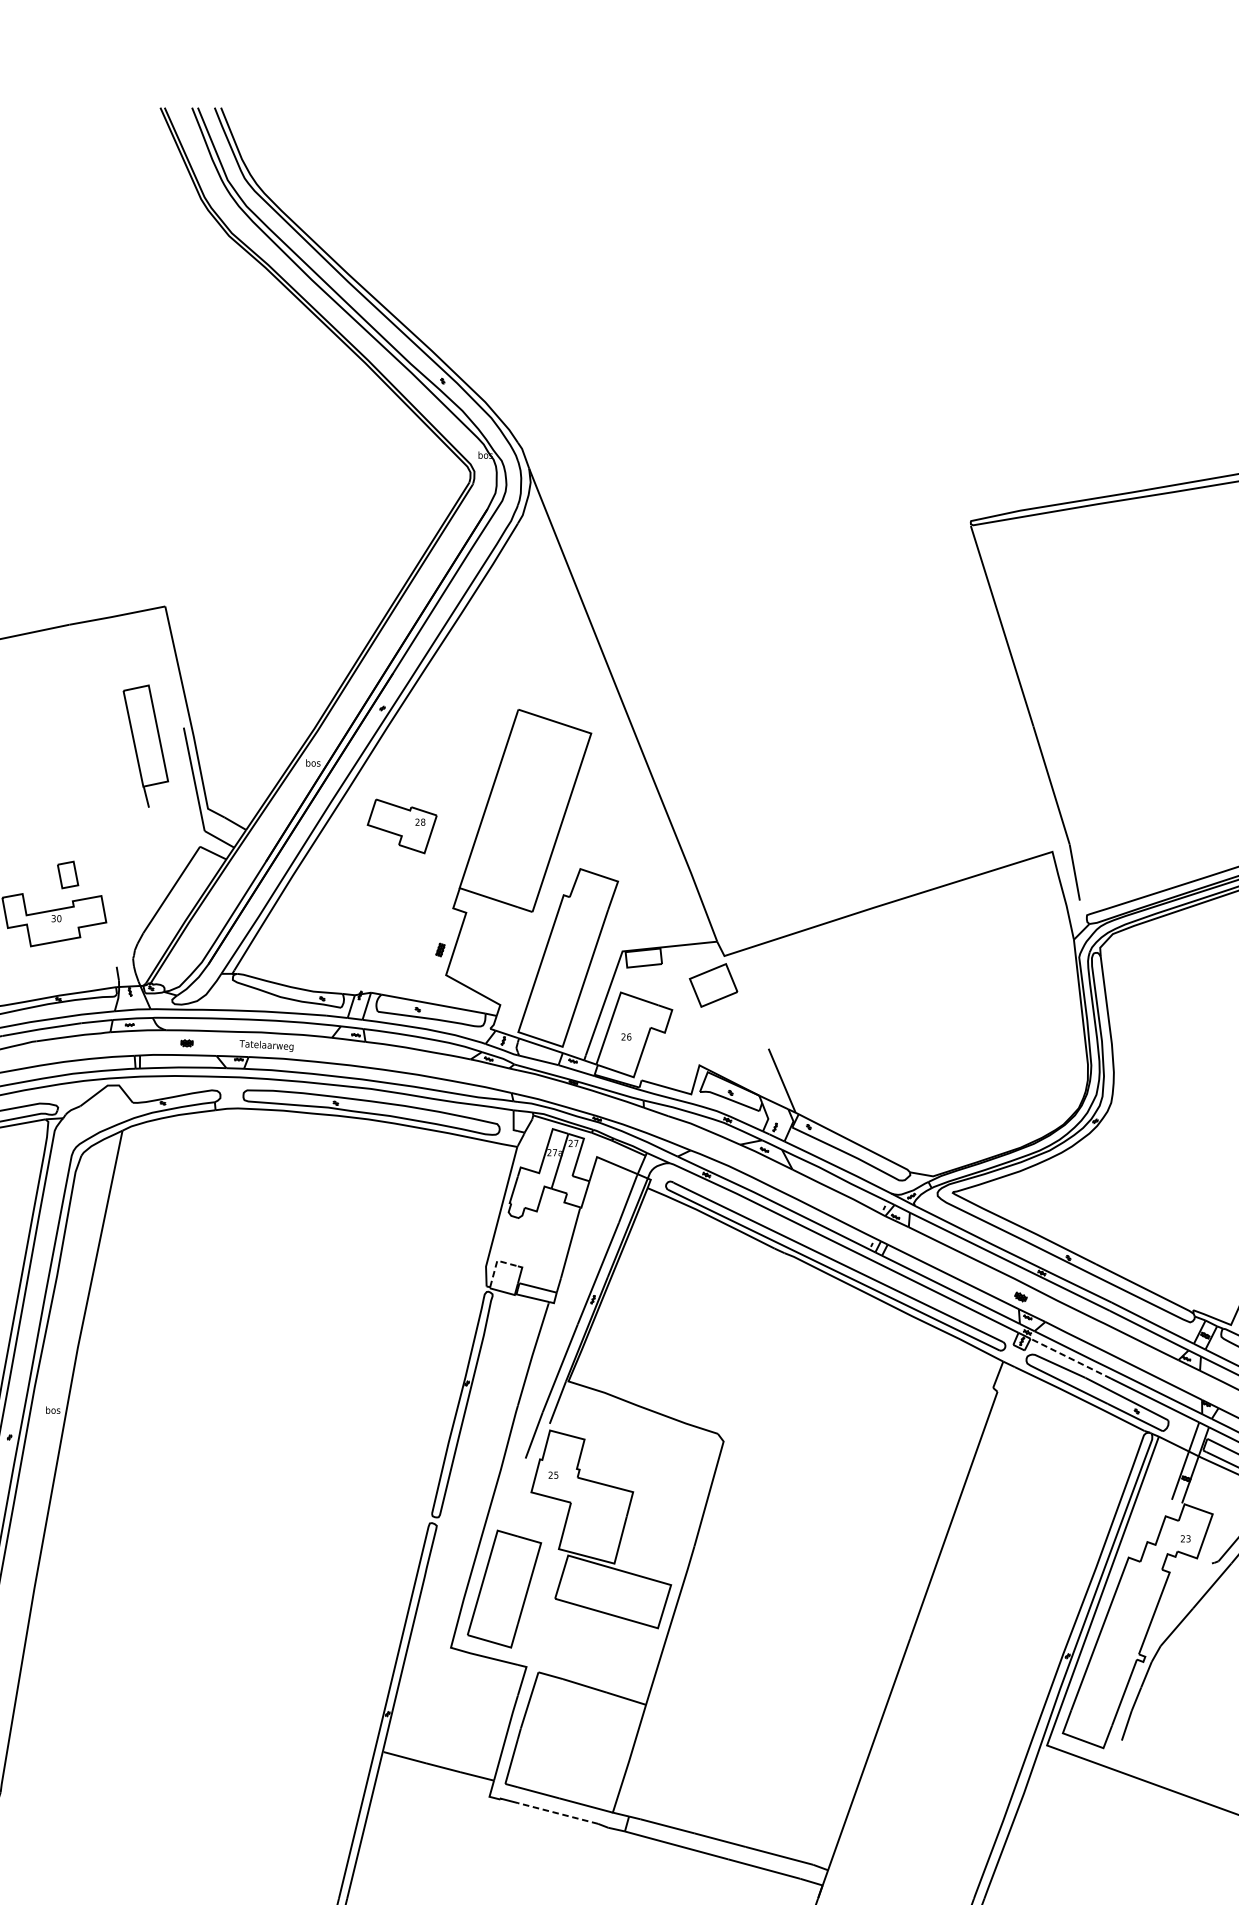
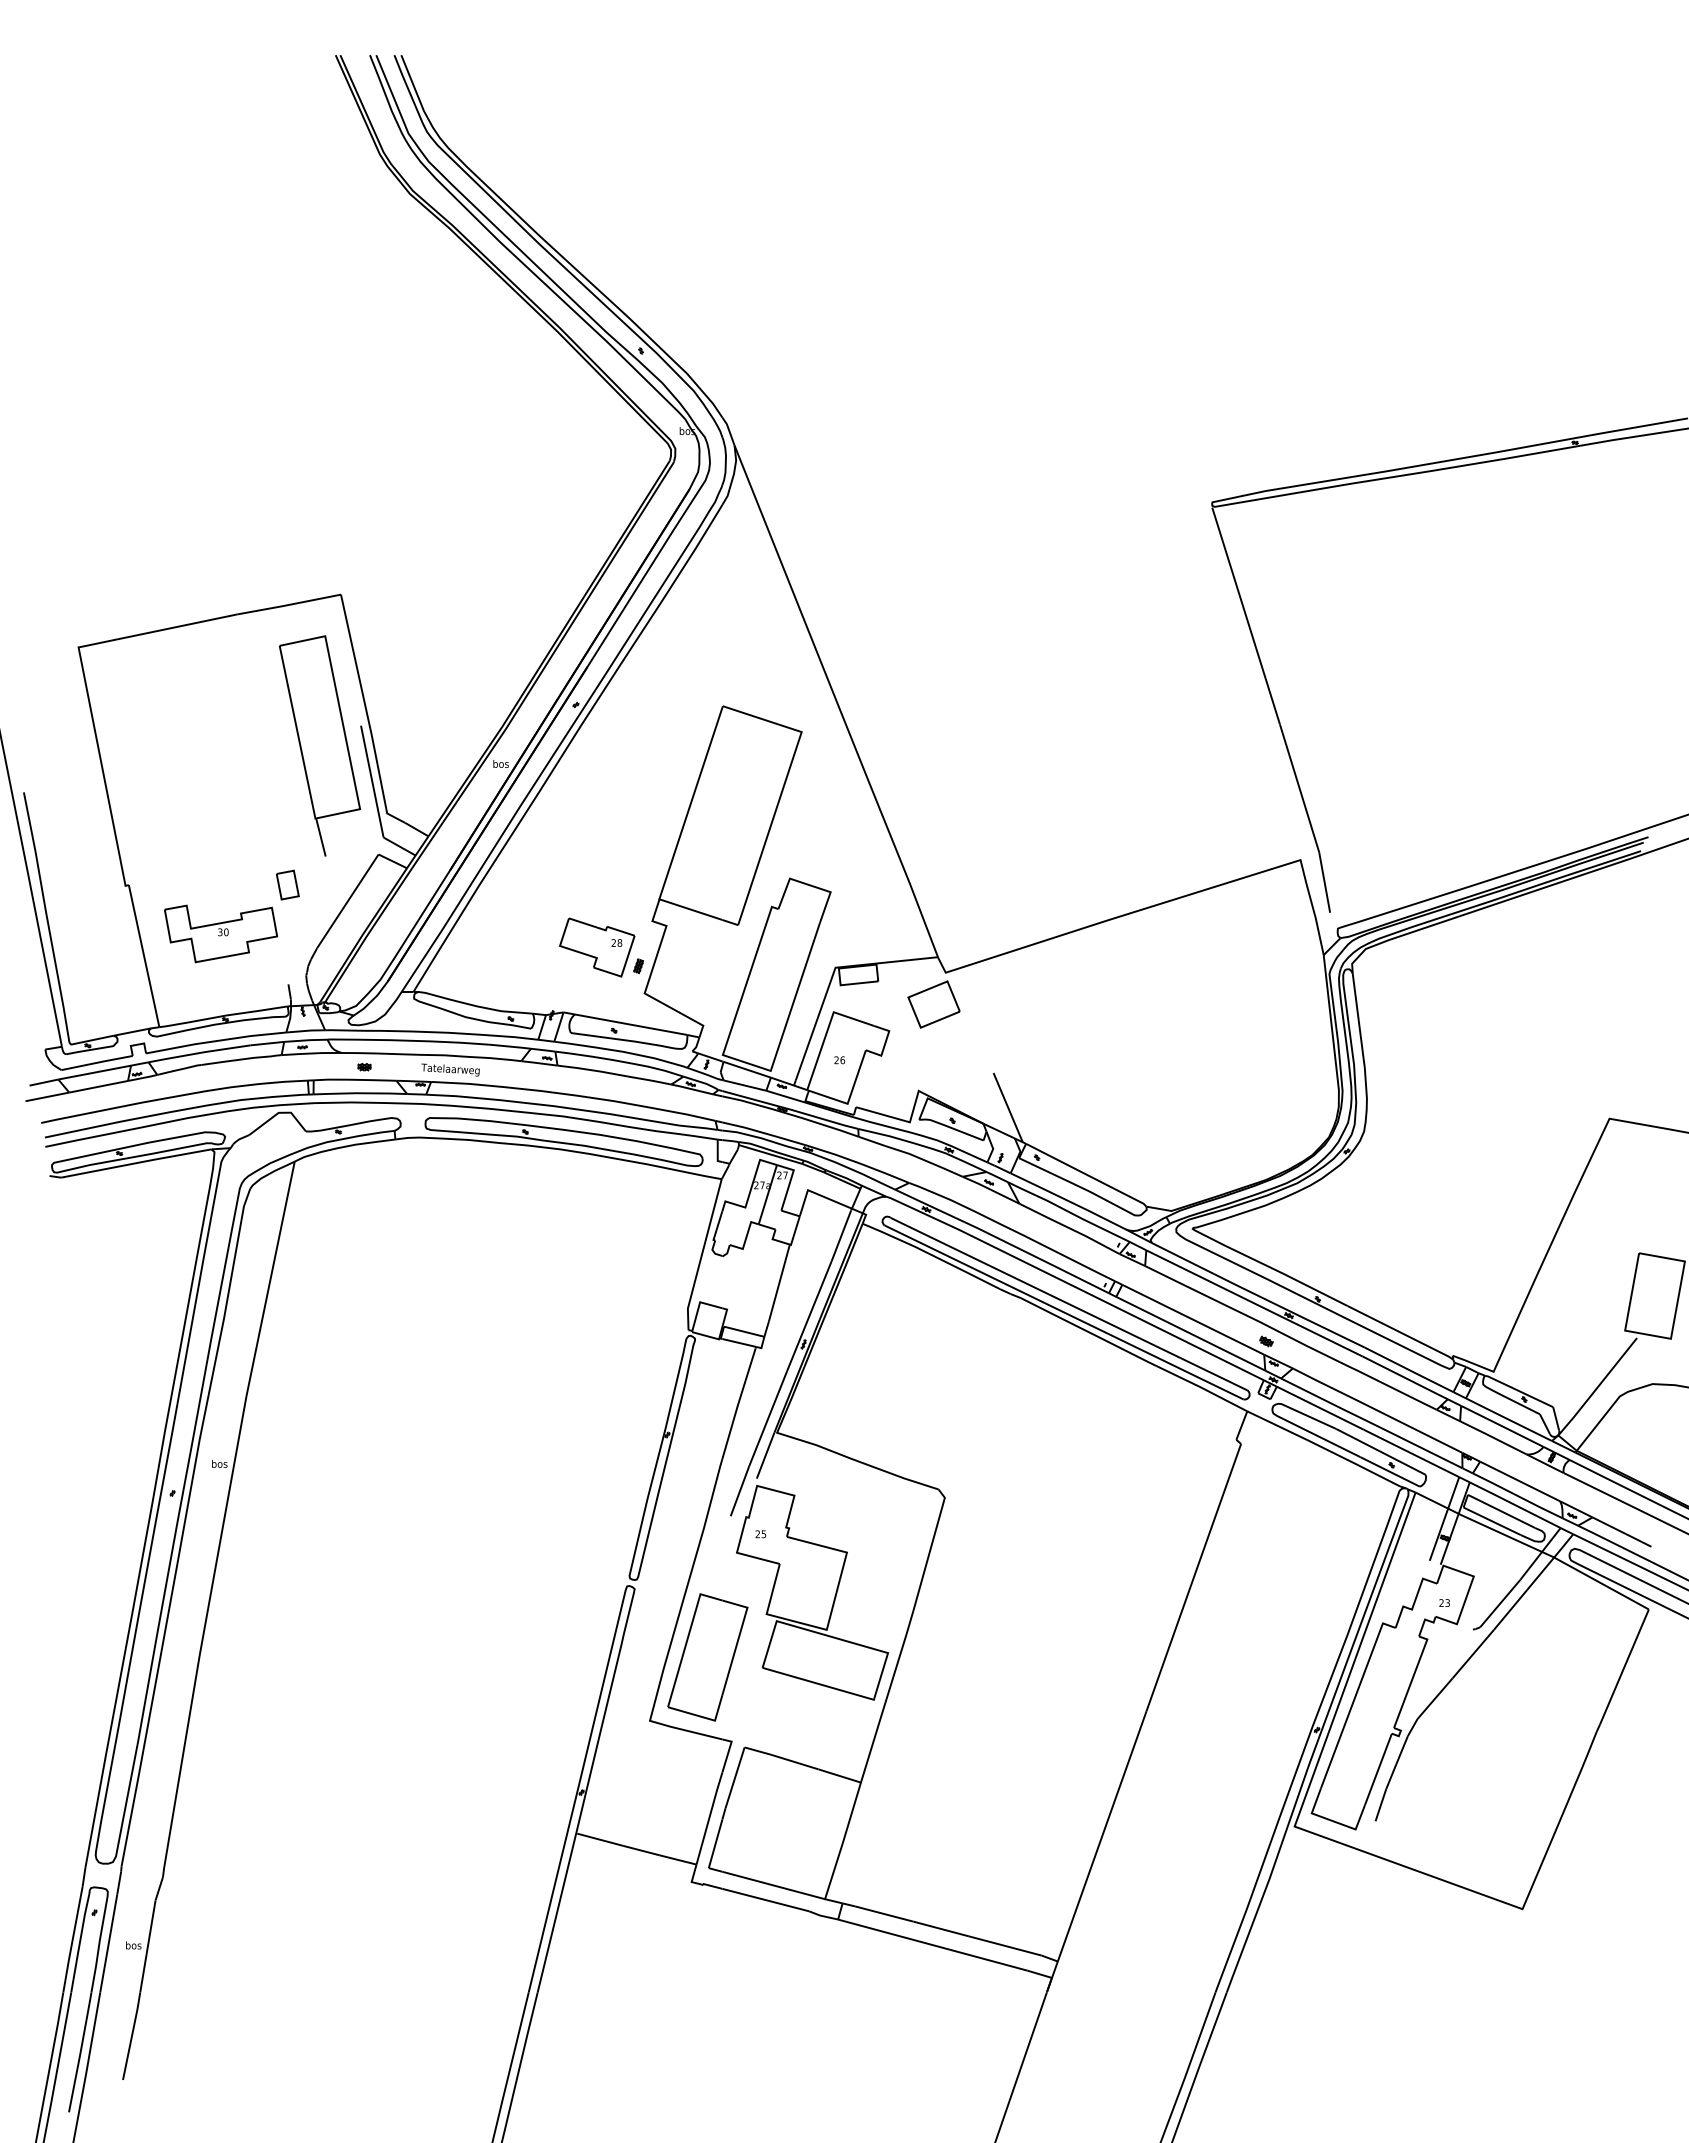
part: (145, 745) -> (319, 745), size x1.67
part: (402, 826) -> (597, 947), moved
part: (67, 874) -> (287, 884), moved
line: (496, 1262) -> (699, 1304), dashed -> solid
line: (1070, 1358) -> (1319, 1407), dashed -> solid
line: (557, 1813) -> (765, 1900), dashed -> solid

